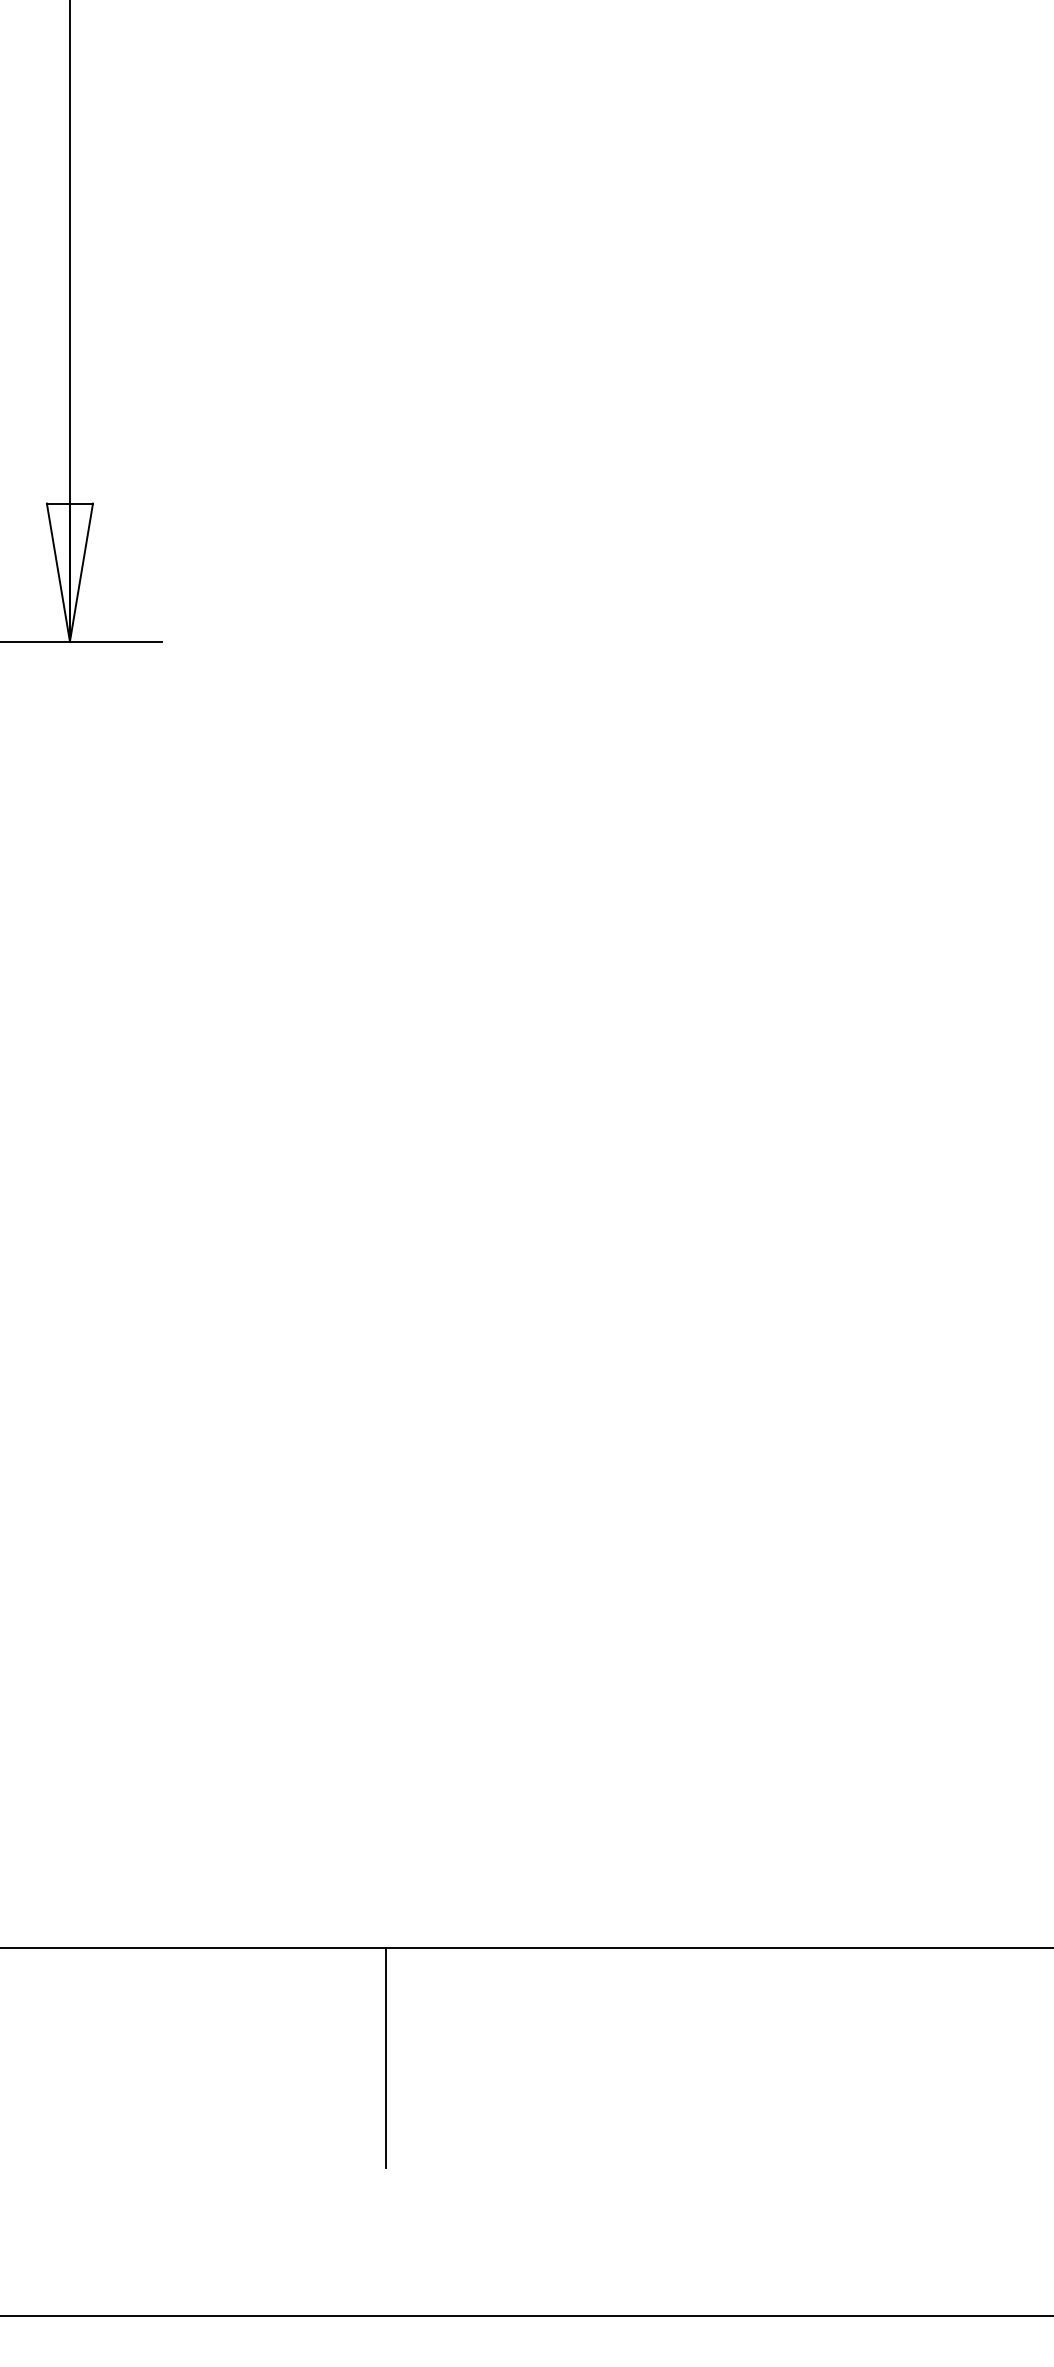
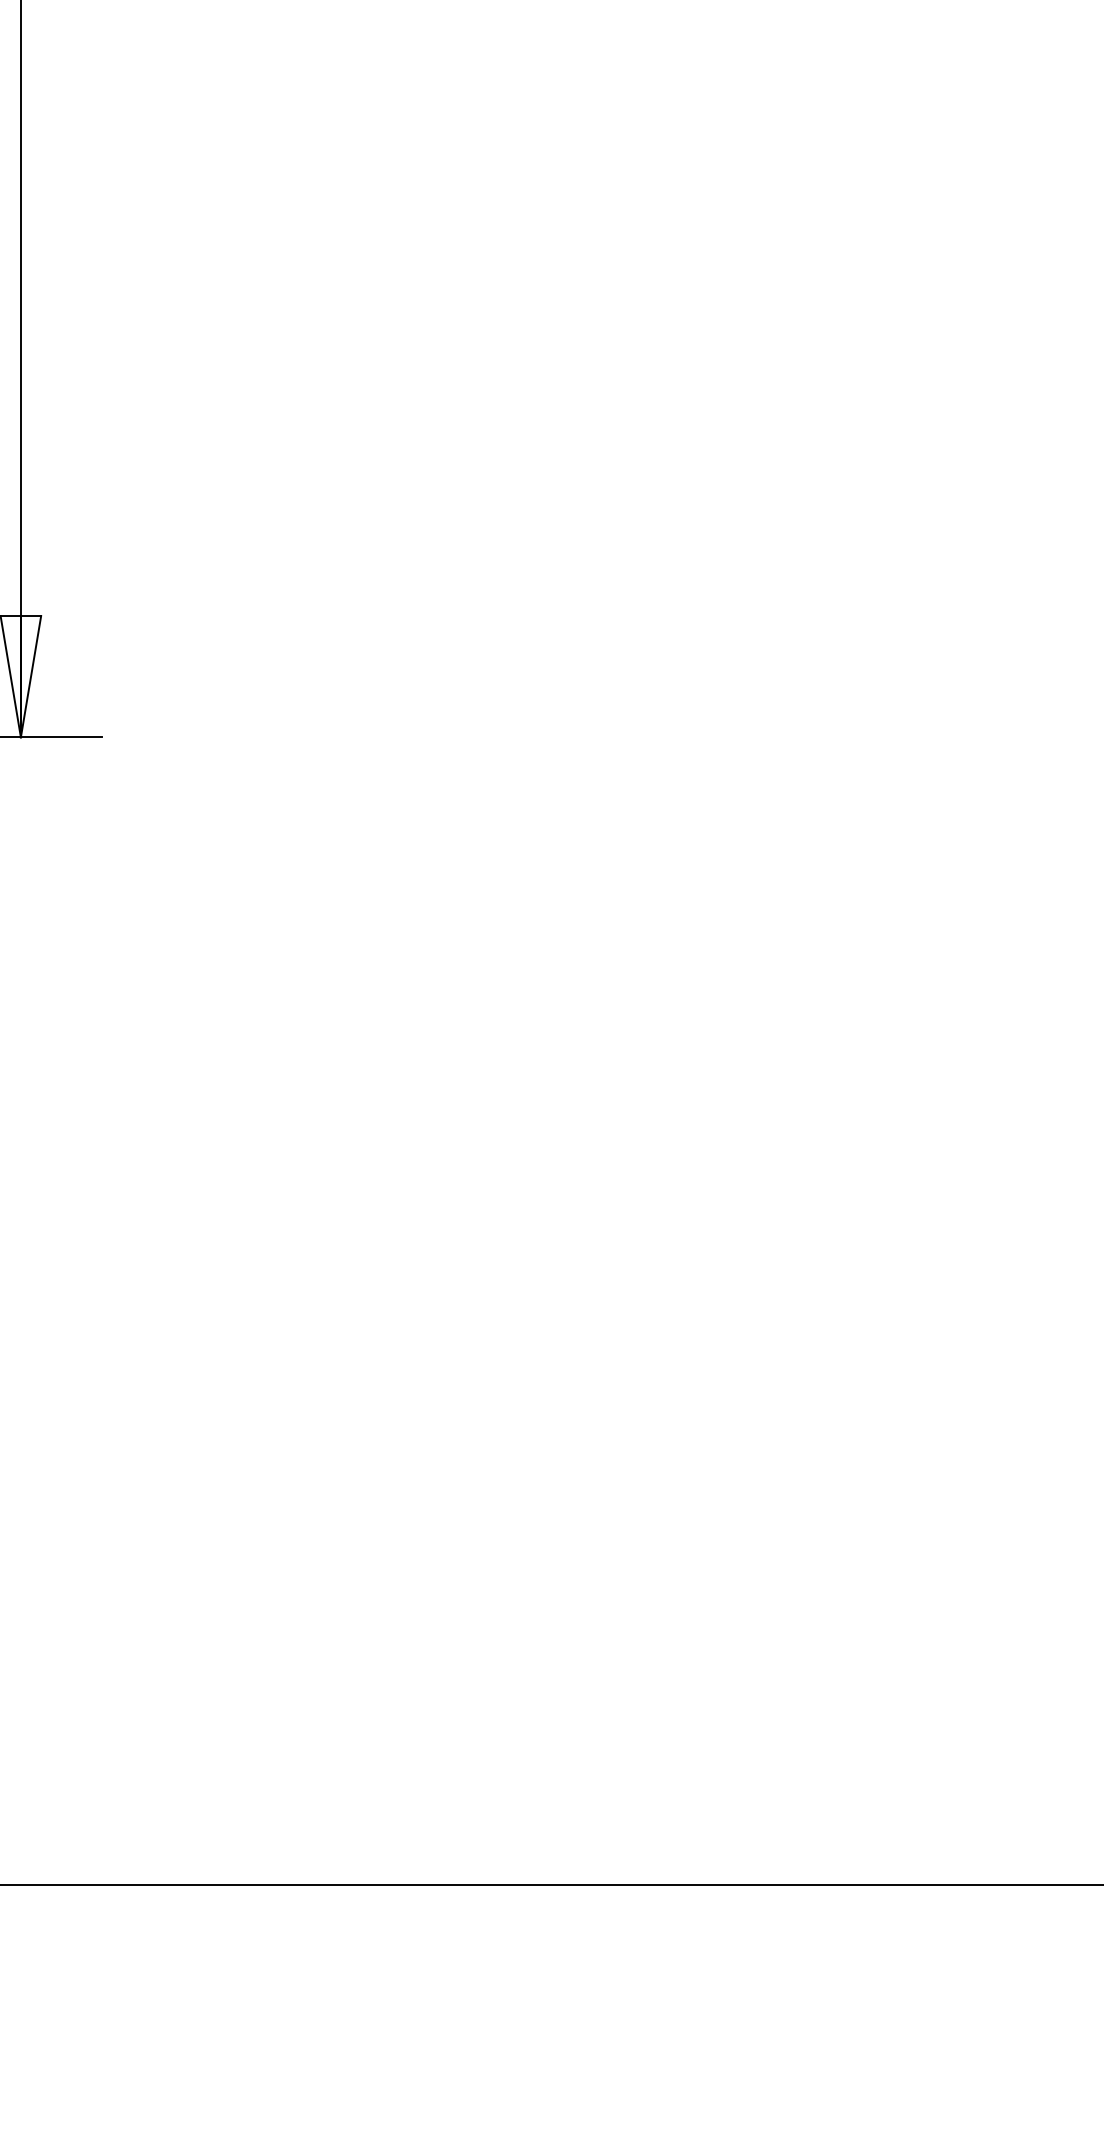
line: (385, 2057) -> (298, 1981), removed

